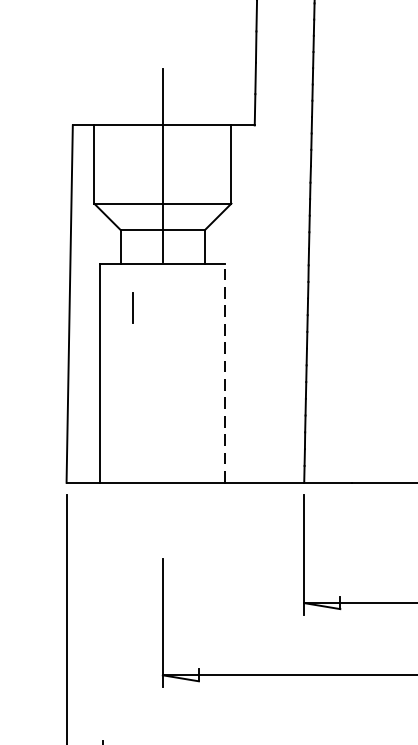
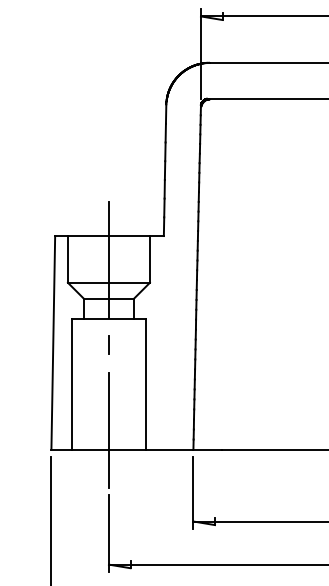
line: (131, 306) -> (108, 344), moved
line: (225, 372) -> (146, 383), dashed -> solid
line: (162, 449) -> (108, 429), added

